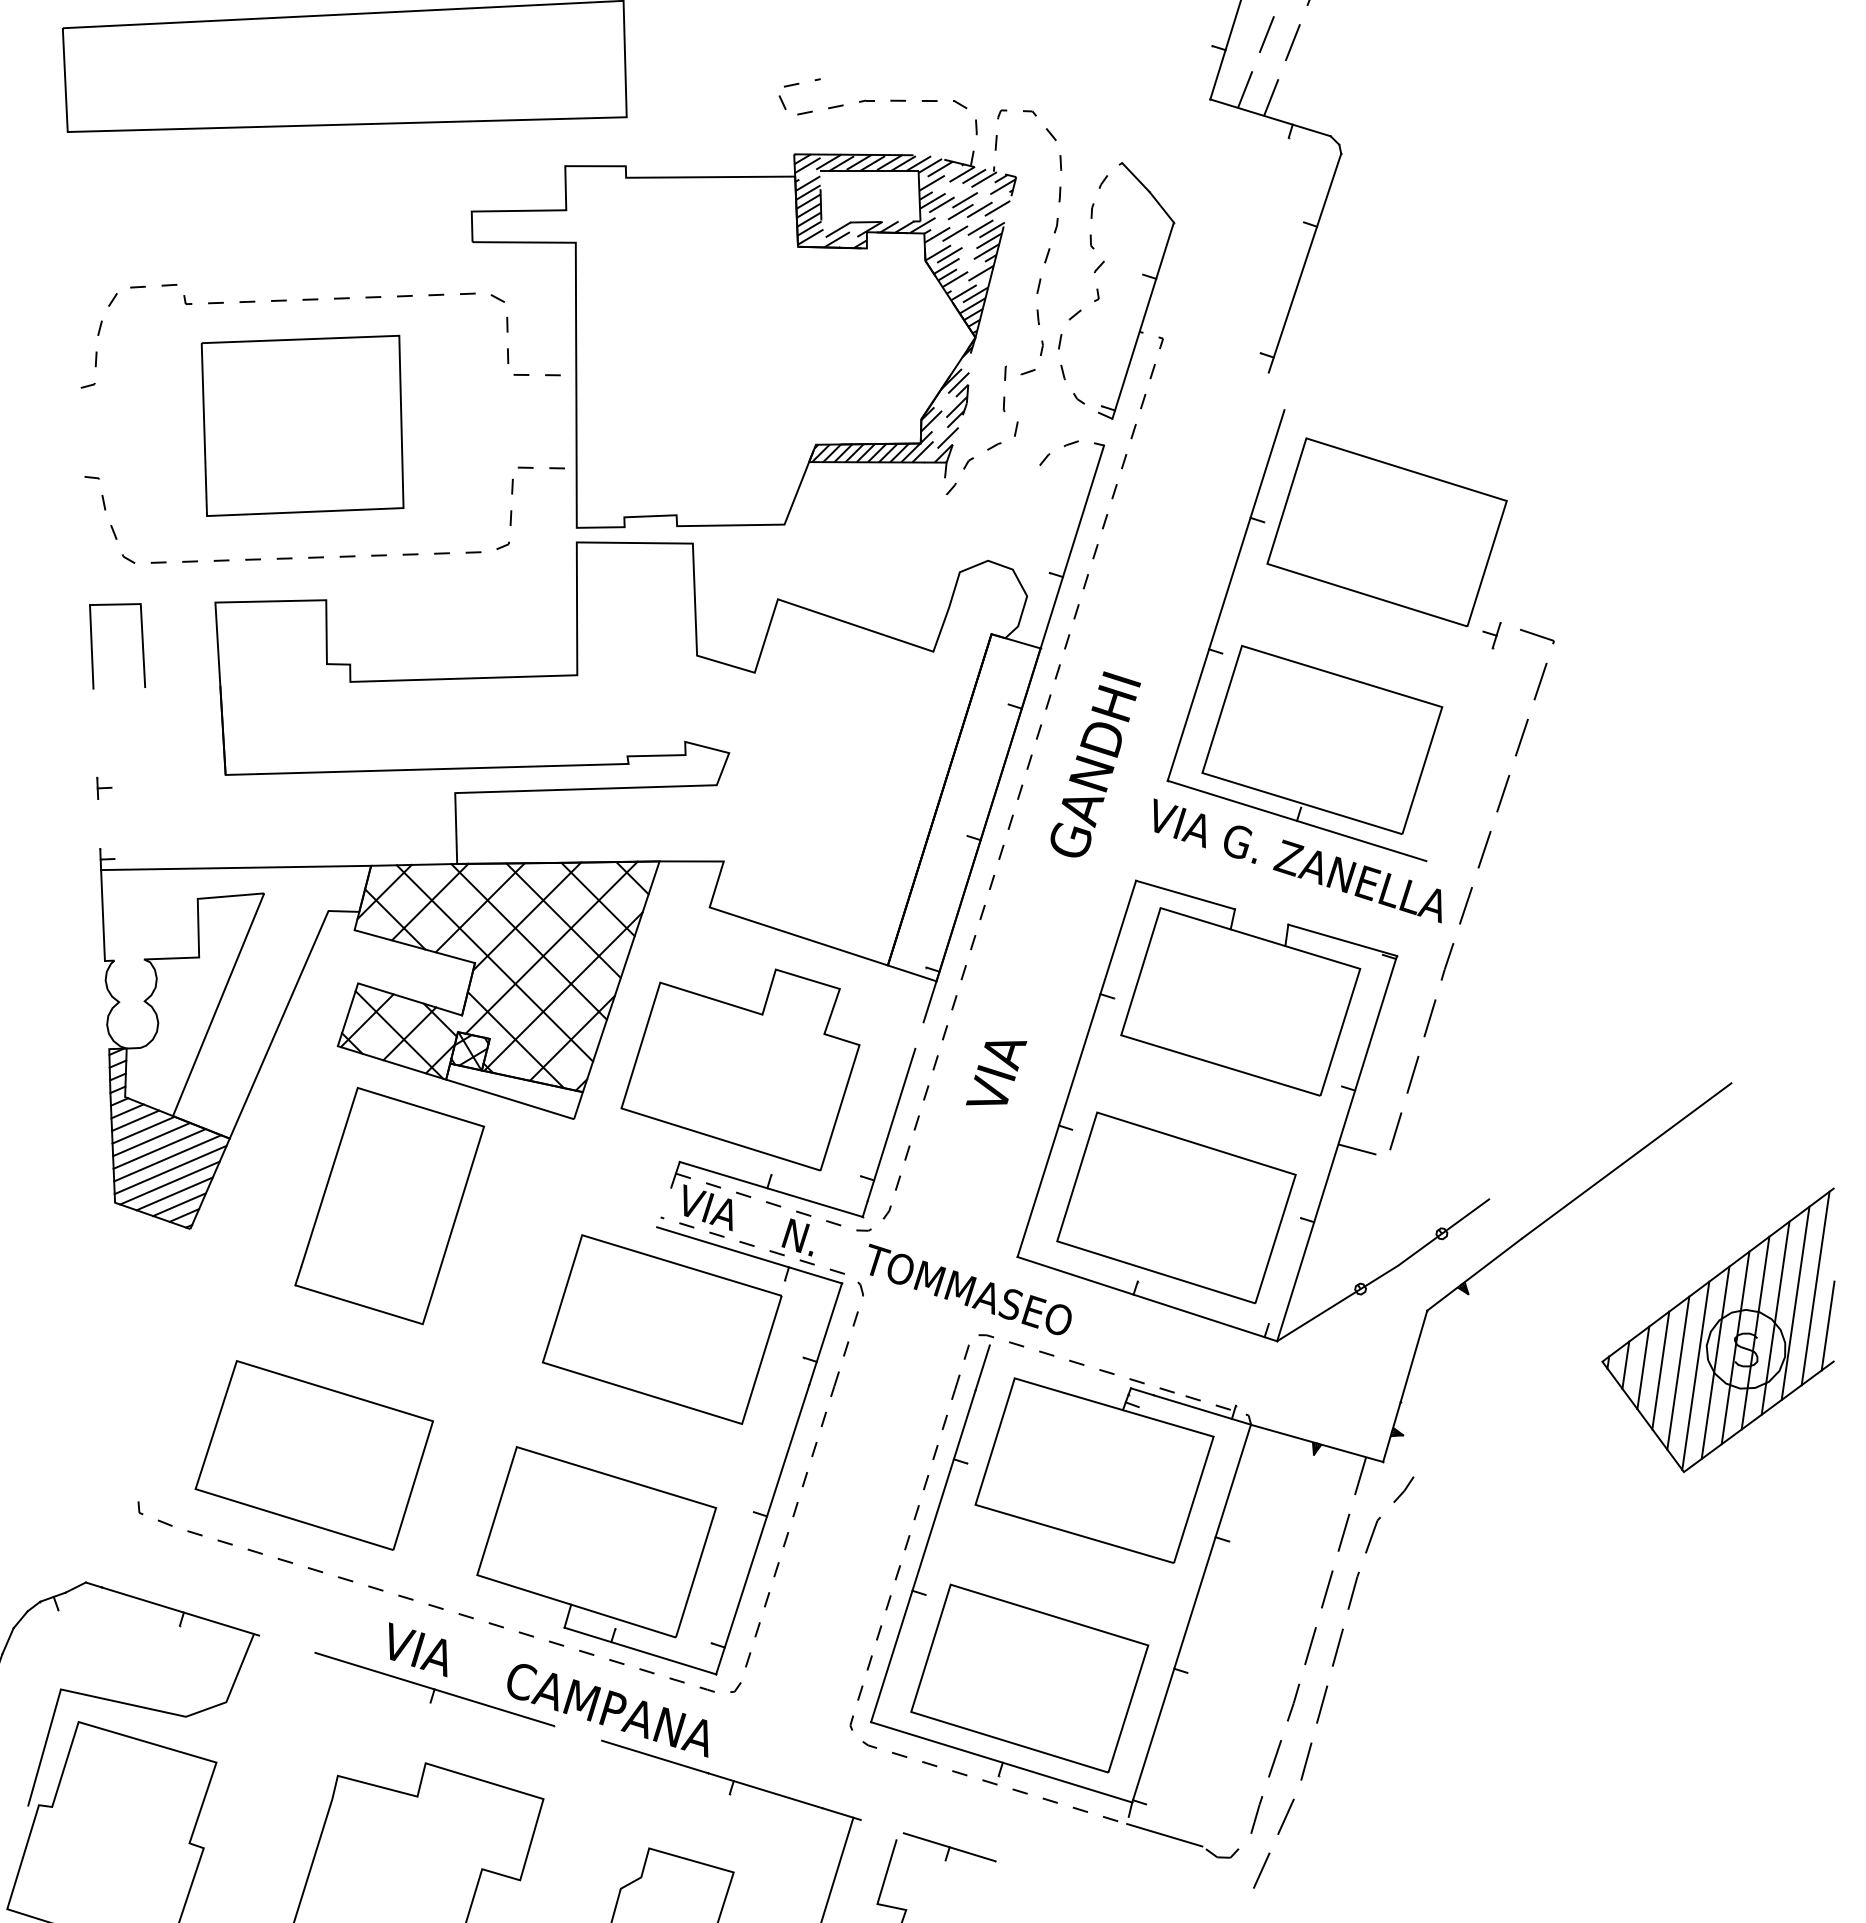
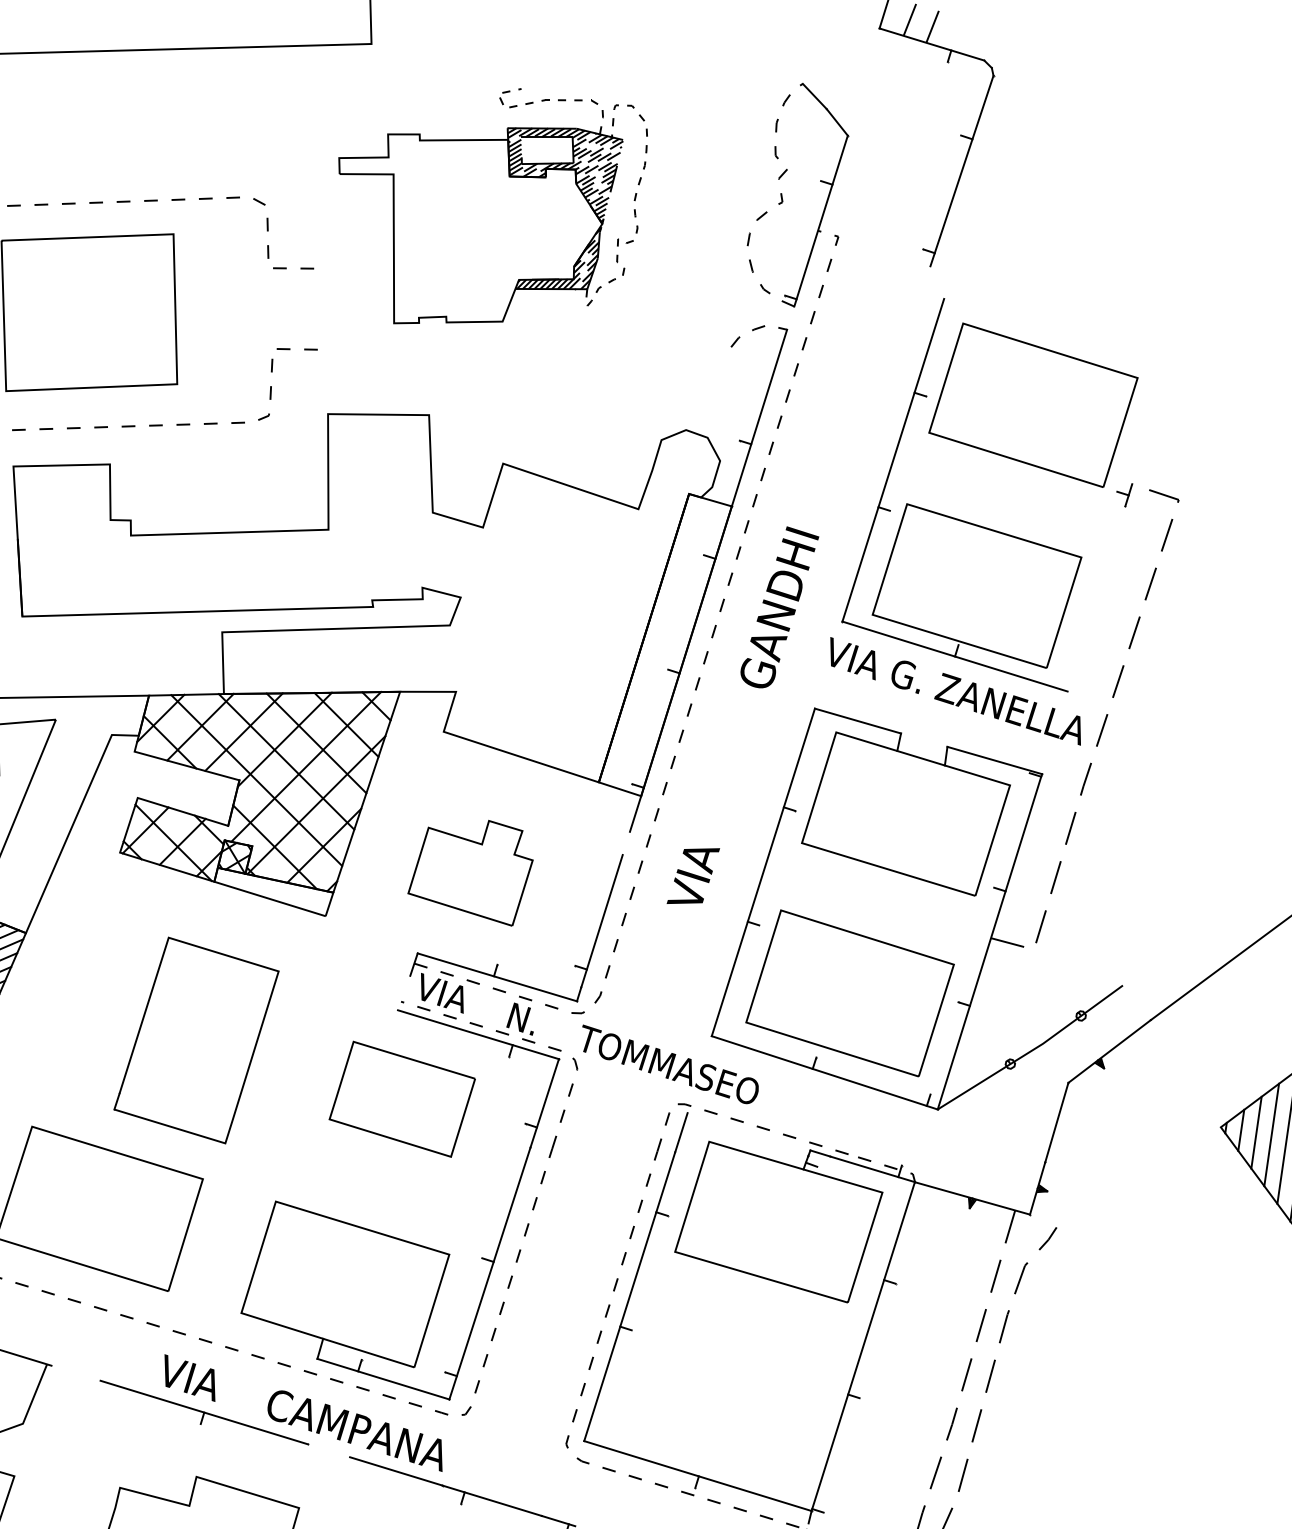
part: (766, 303) -> (493, 206), size x0.6
part: (740, 1069) -> (470, 872), size x0.6
part: (389, 1205) -> (196, 1040), moved
part: (661, 1329) -> (401, 1099), size x0.7
part: (1029, 1678) -> (722, 1403), removed

